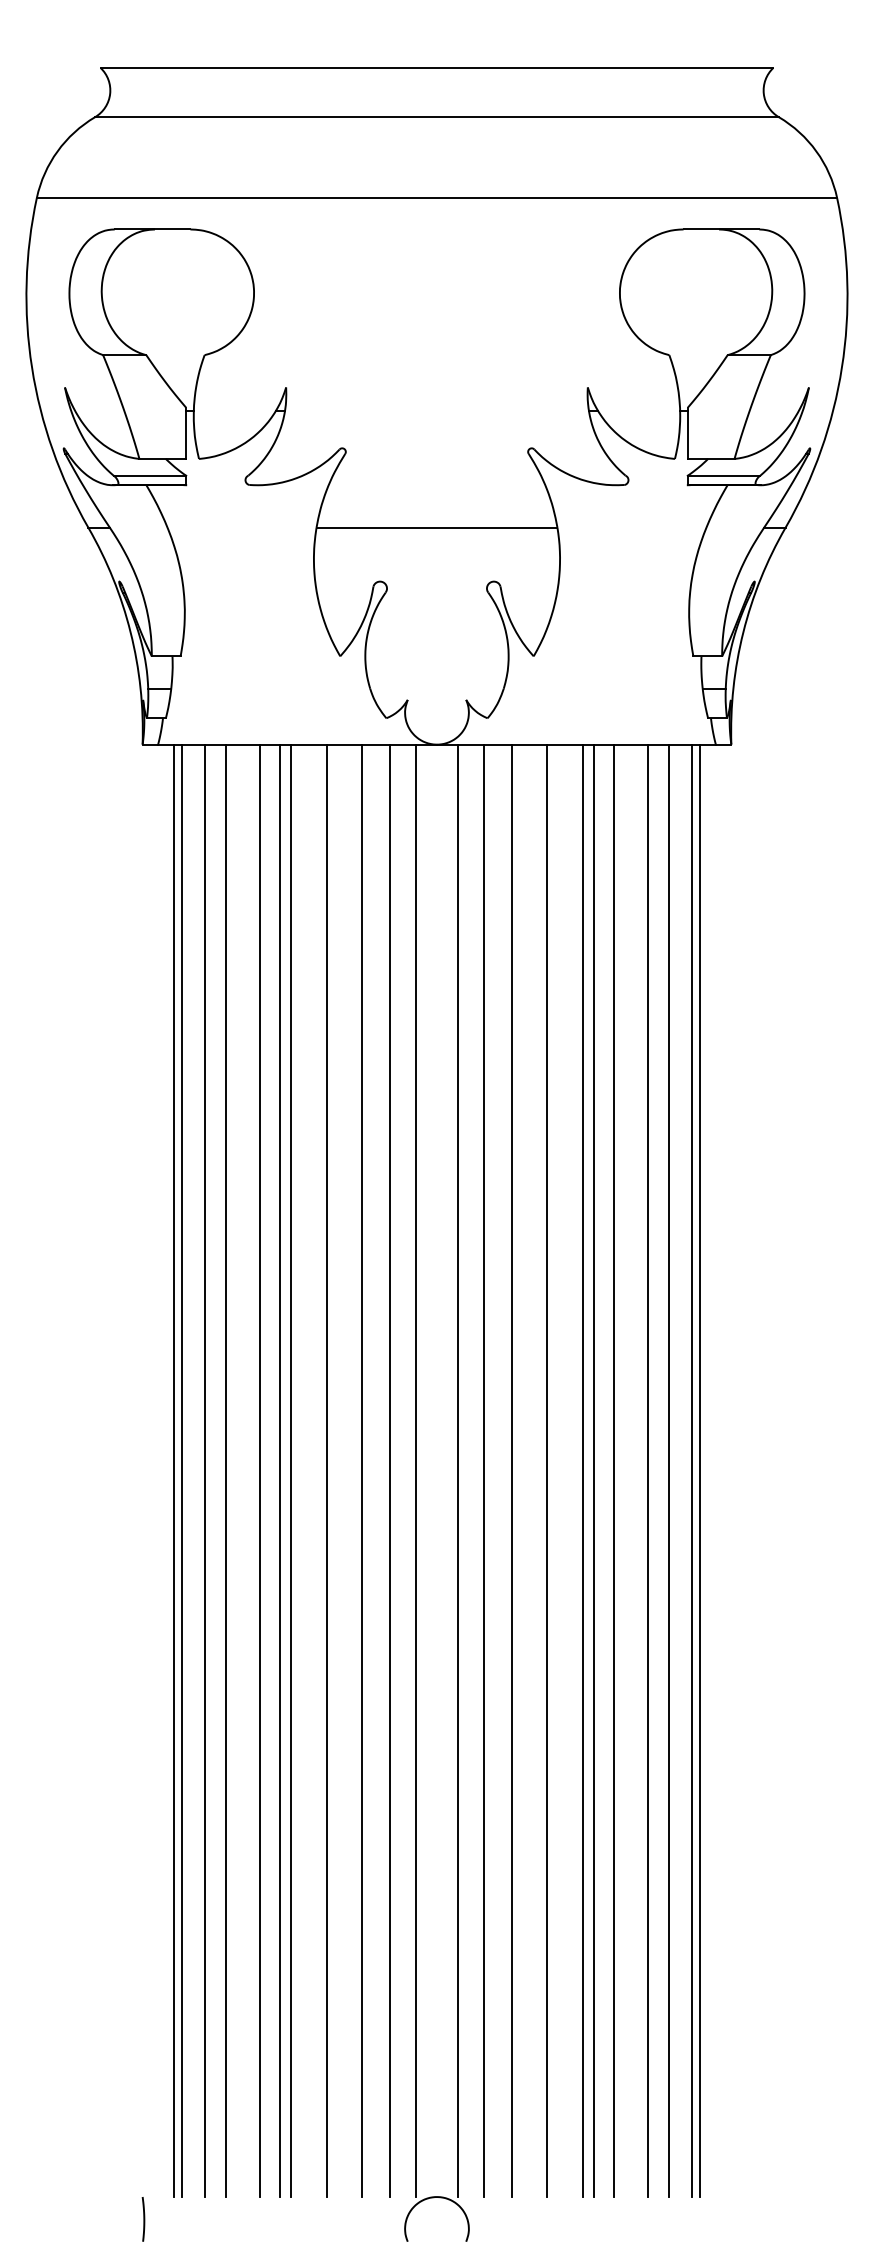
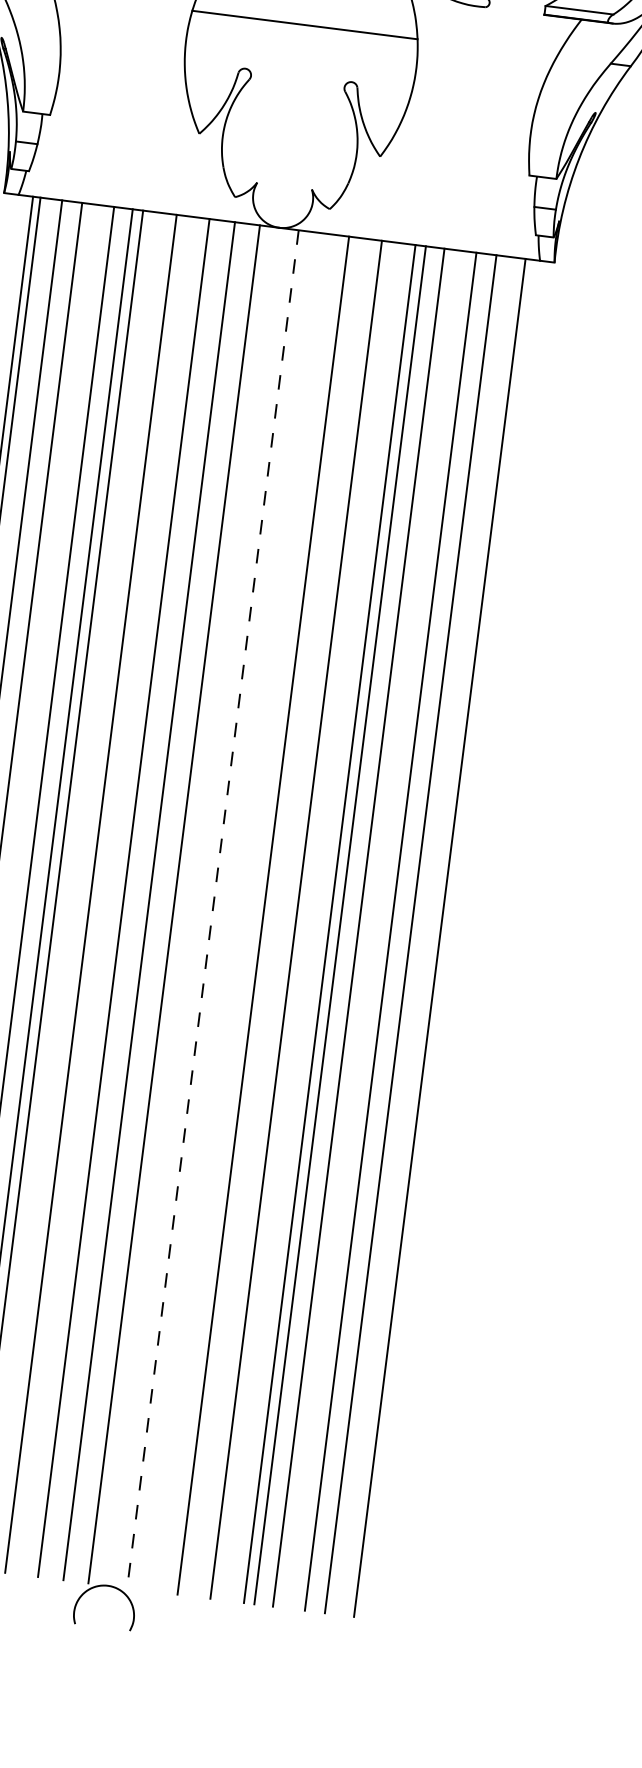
line: (484, 1470) -> (238, 912), removed
line: (692, 1470) -> (432, 936), removed
line: (457, 1471) -> (212, 909), solid -> dashed

